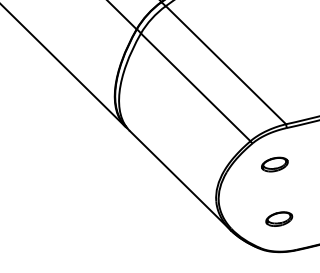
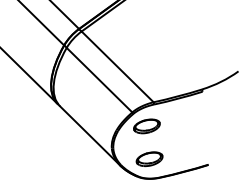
part: (274, 164) -> (146, 126), size x1.67
part: (279, 218) -> (149, 158), size x1.67

